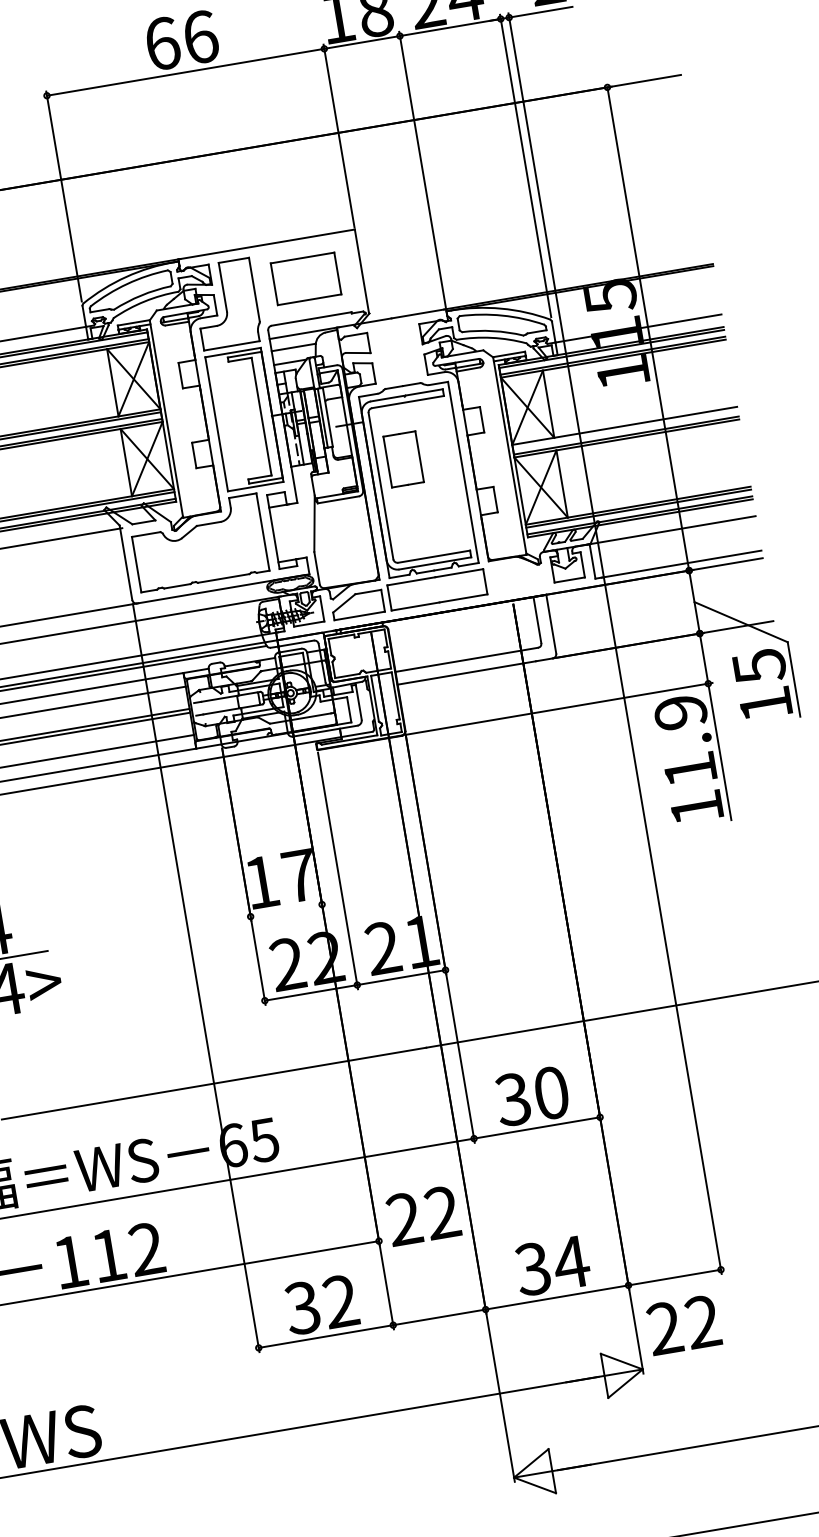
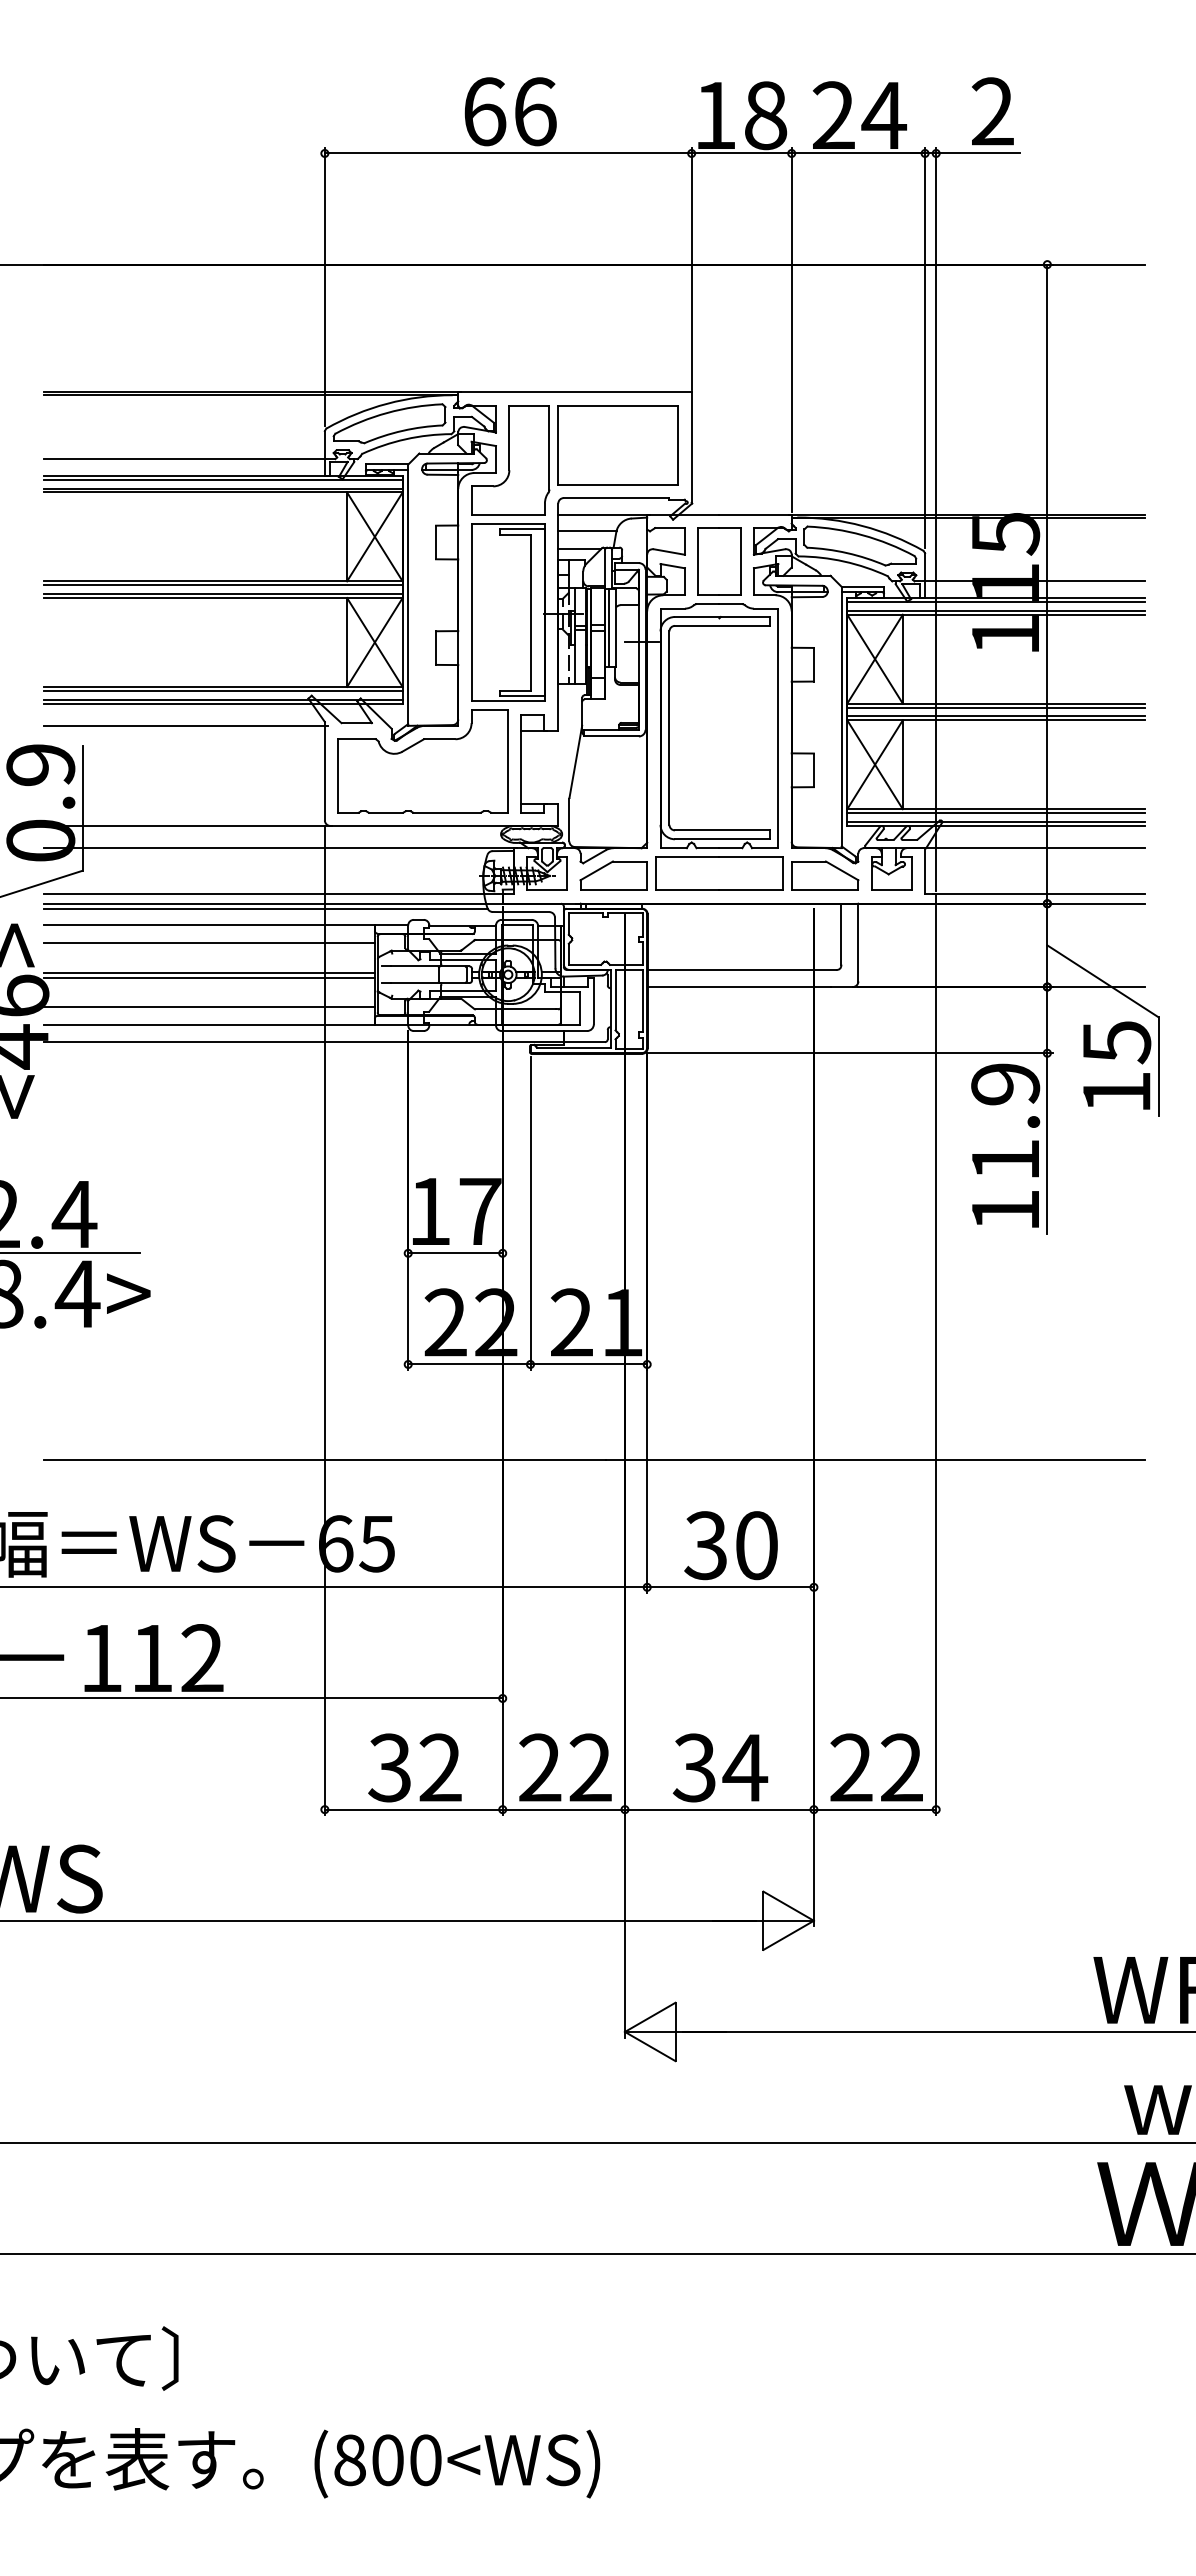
part: (305, 279) -> (617, 445), size x1.43
line: (624, 428) -> (995, 707), added
part: (403, 459) -> (719, 561), moved
part: (517, 577) -> (825, 875), added
line: (286, 910) -> (455, 1253), added
text: (423, 1215) -> (565, 1767), moved
text: (683, 1324) -> (876, 1767), moved

